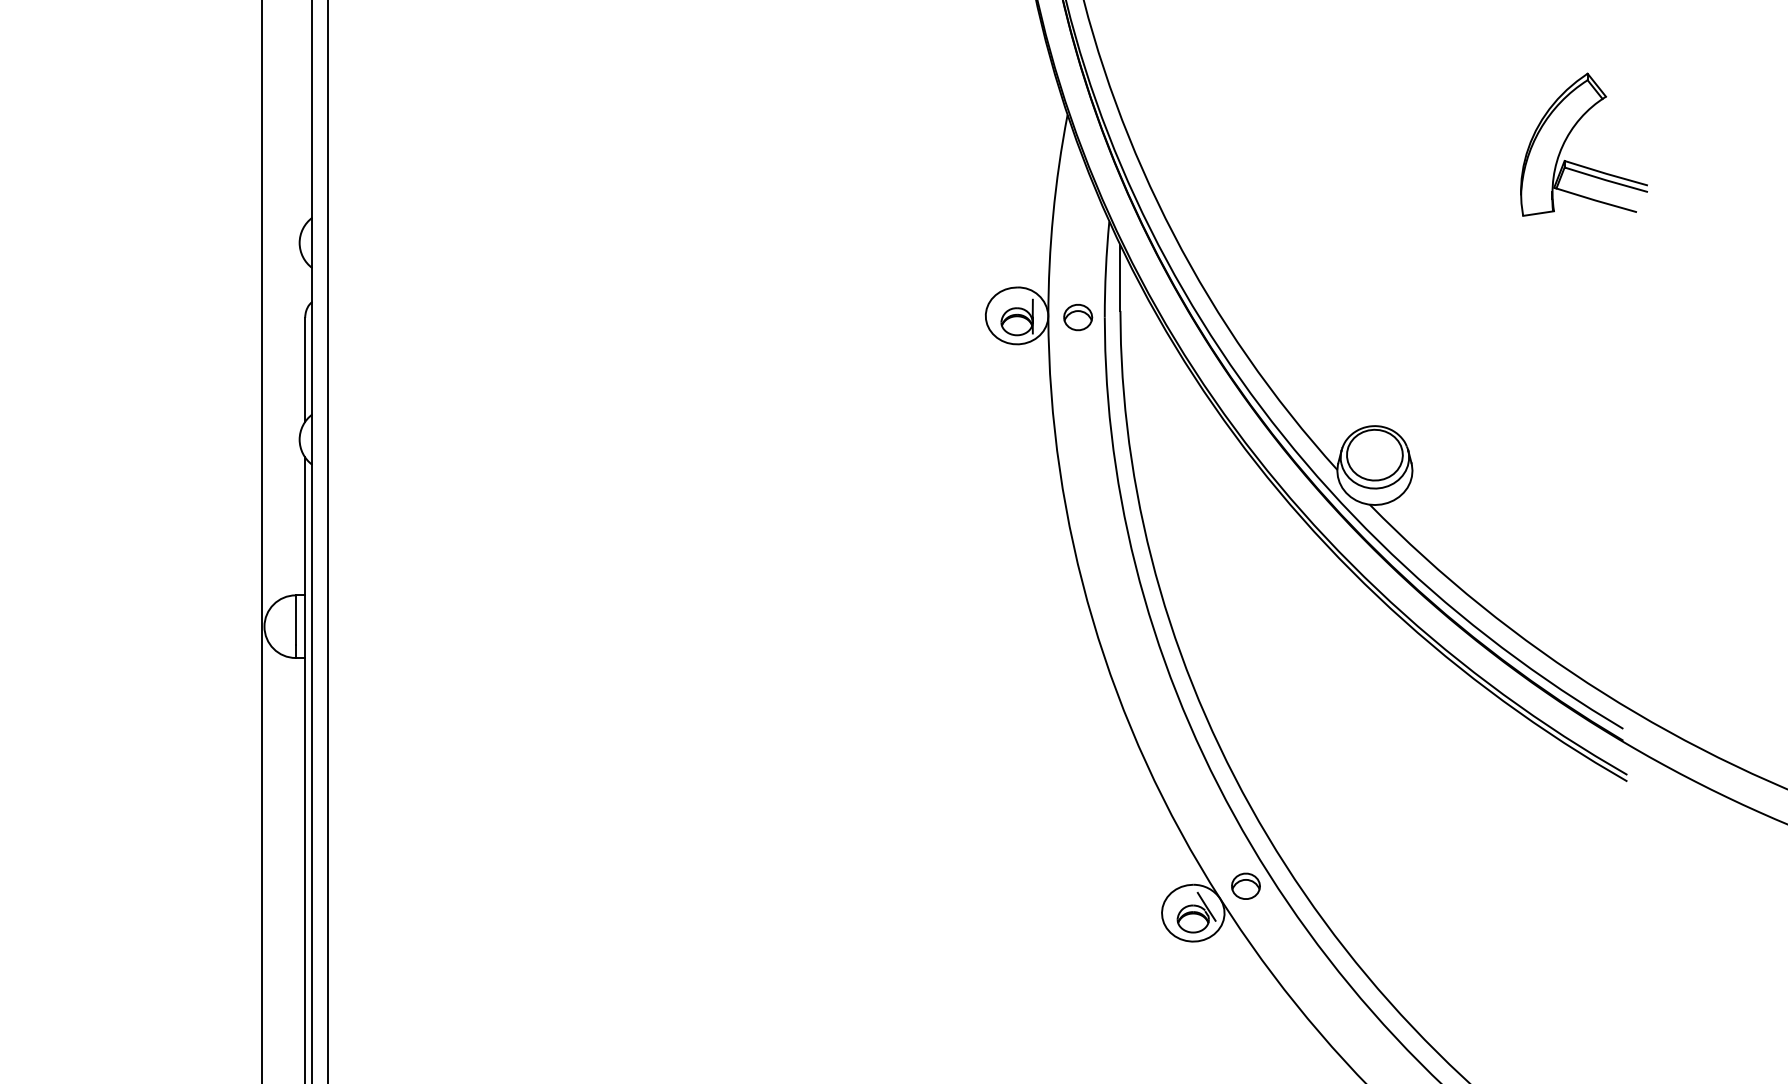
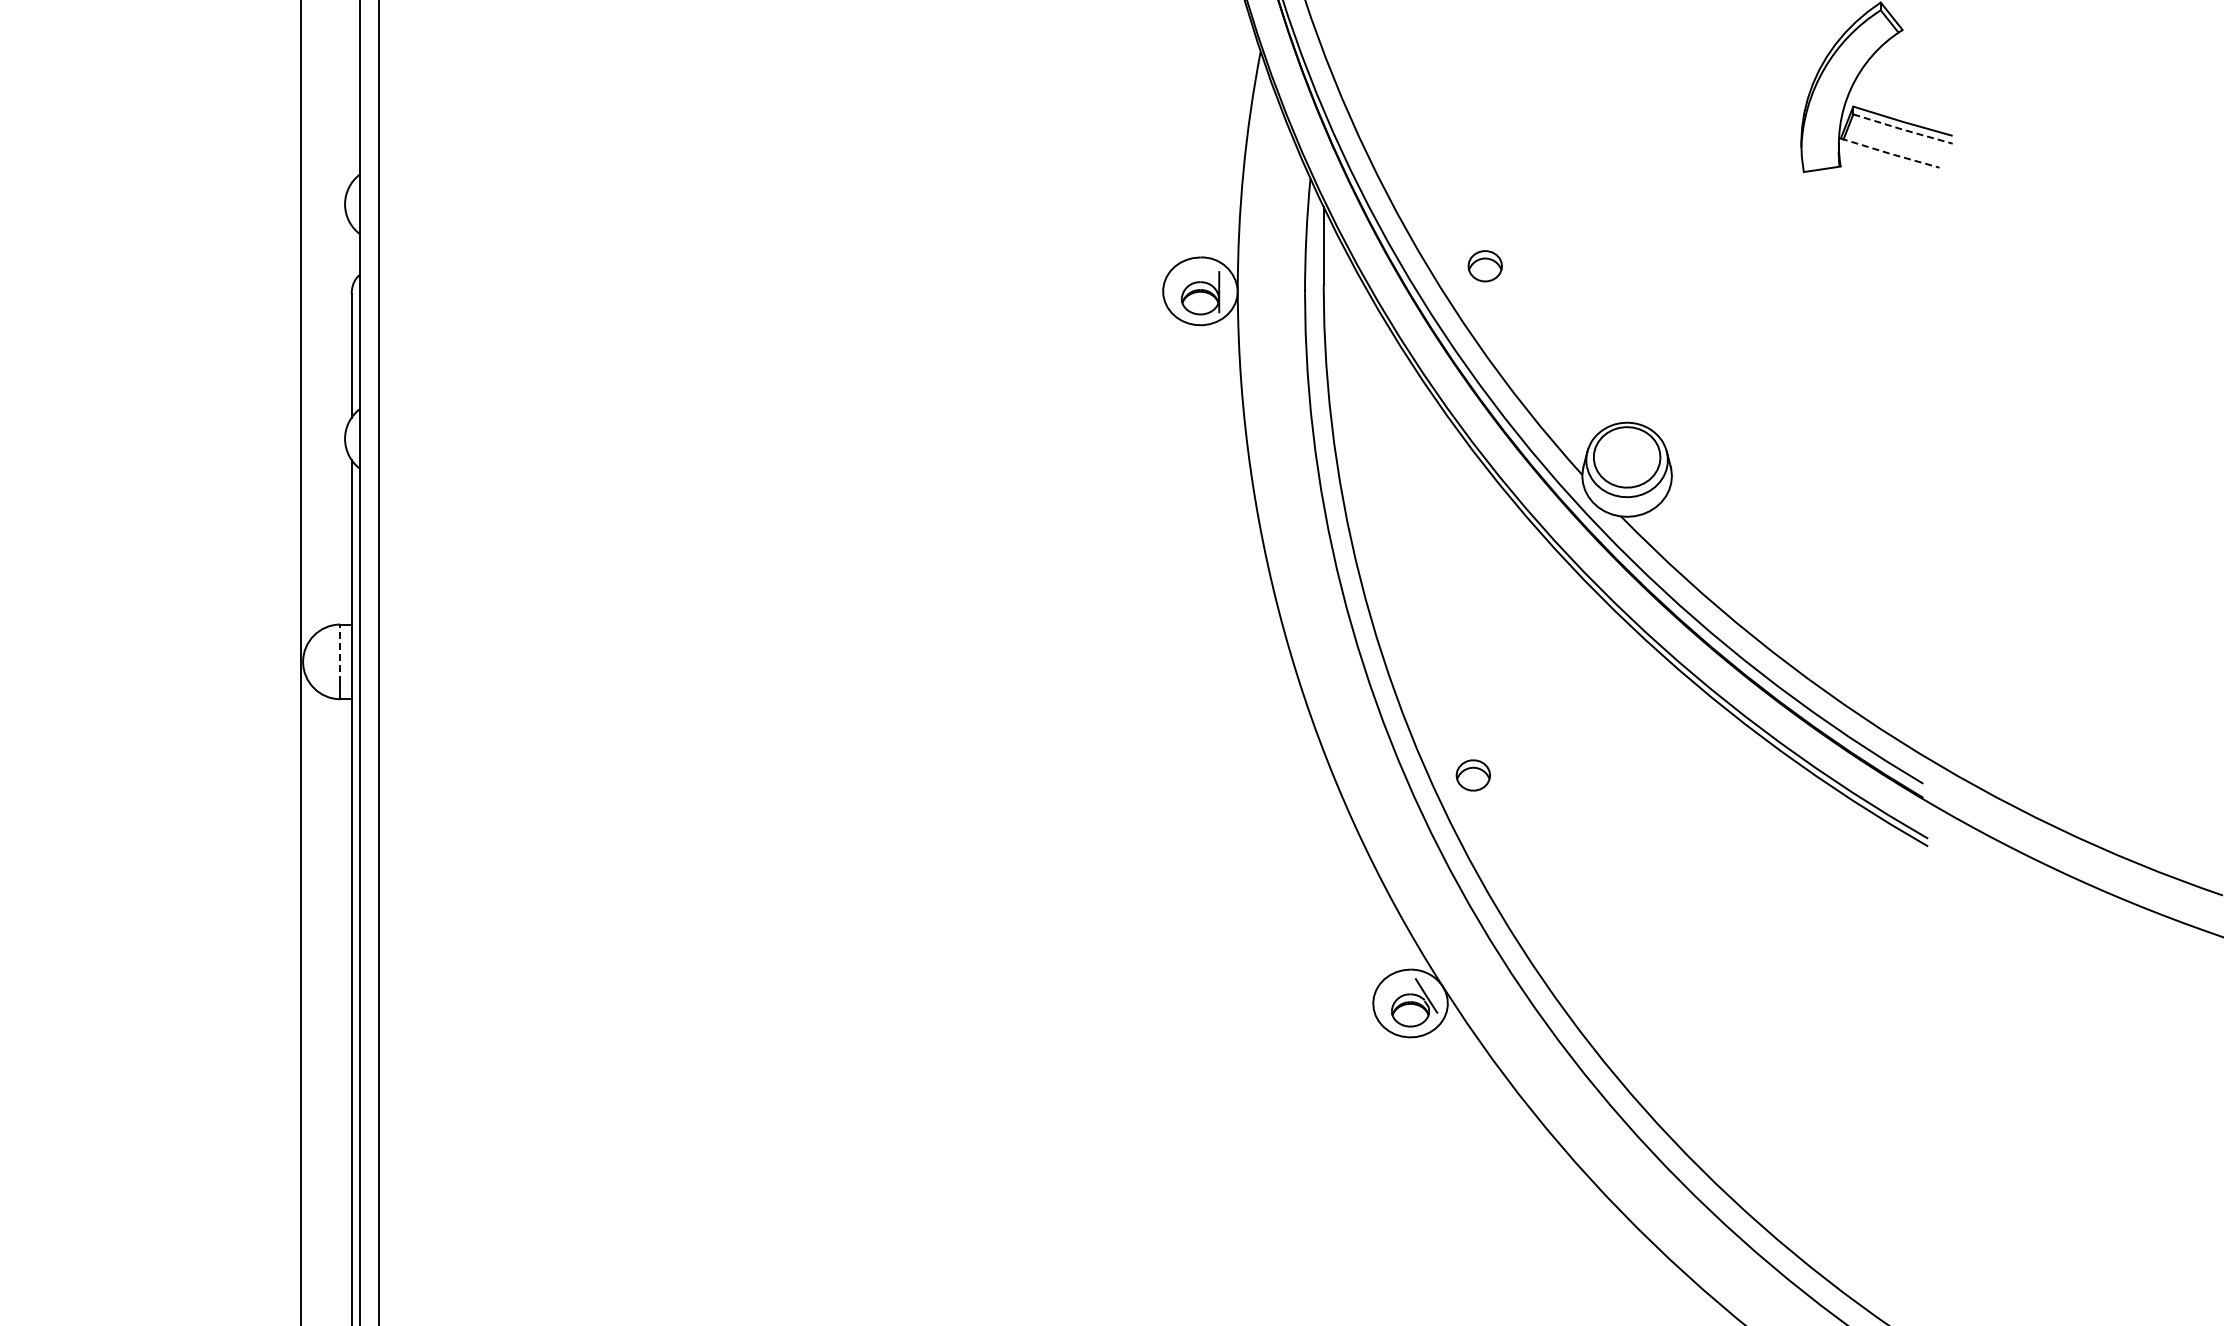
line: (1605, 180) -> (1902, 129), solid -> dashed
line: (1595, 200) -> (1890, 153), solid -> dashed
part: (1077, 317) -> (1484, 266), moved
line: (295, 619) -> (340, 653), solid -> dashed
part: (1246, 886) -> (1473, 775), moved

